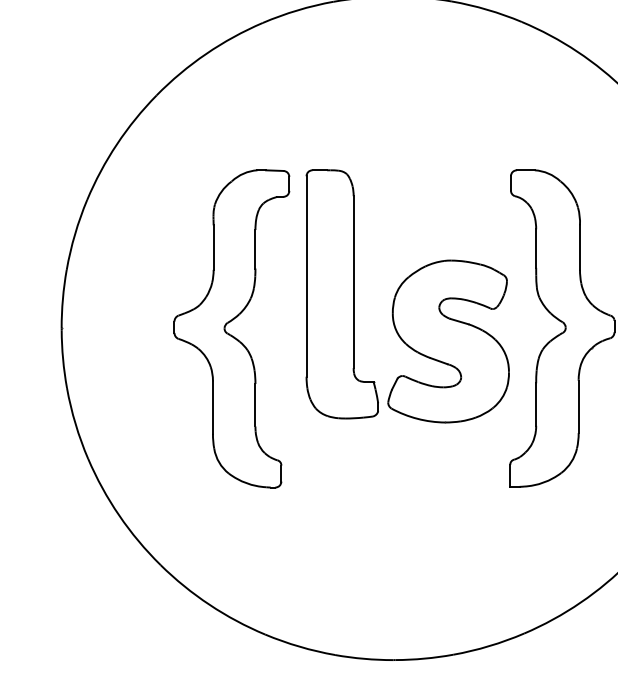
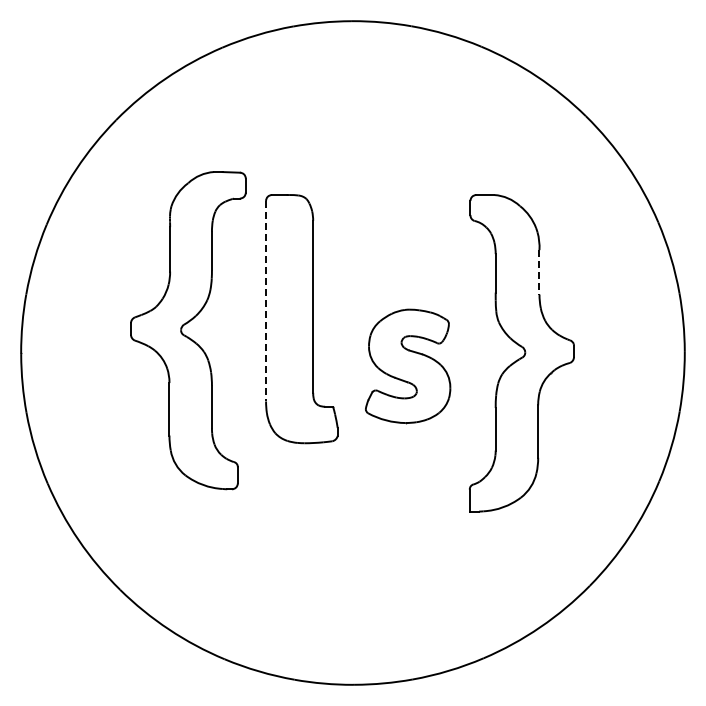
line: (579, 247) -> (539, 272), solid -> dashed
line: (306, 276) -> (266, 301), solid -> dashed
part: (231, 328) -> (188, 330), moved
part: (447, 341) -> (407, 366), size x0.7

